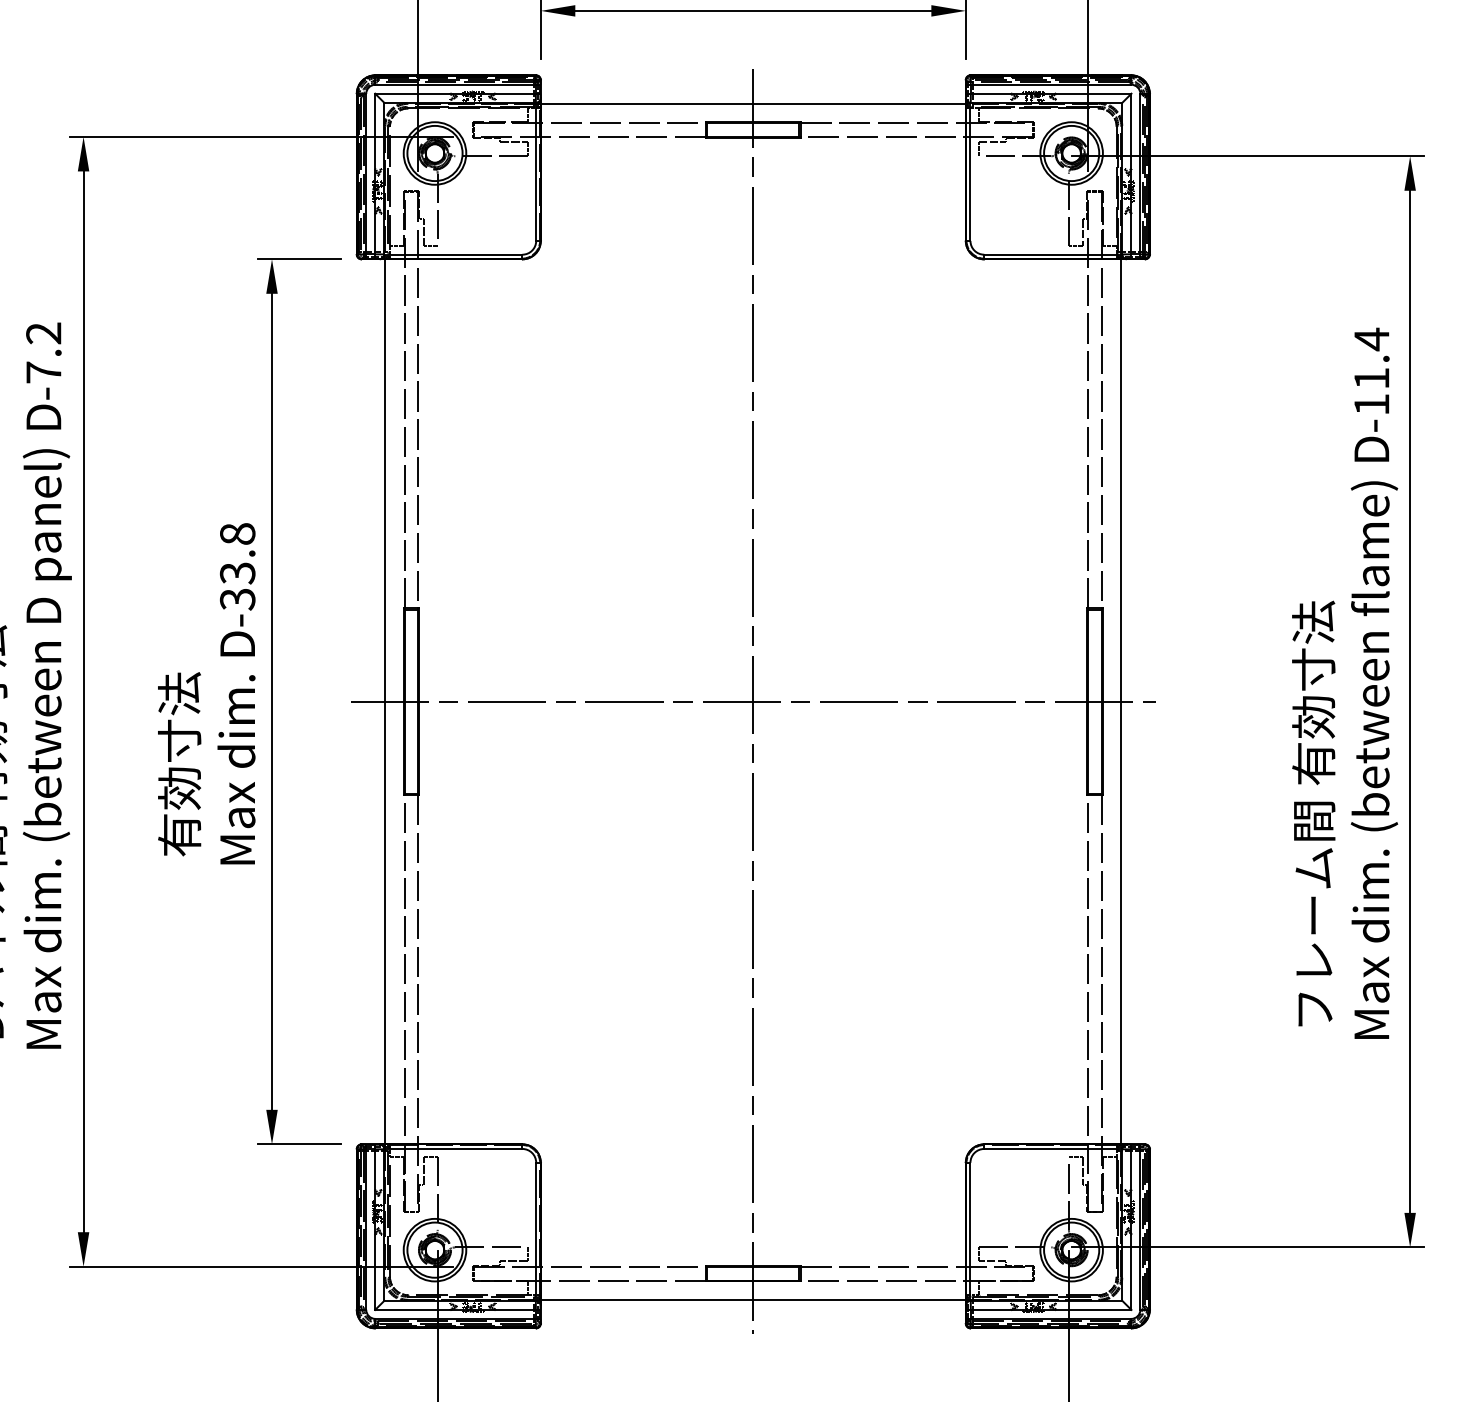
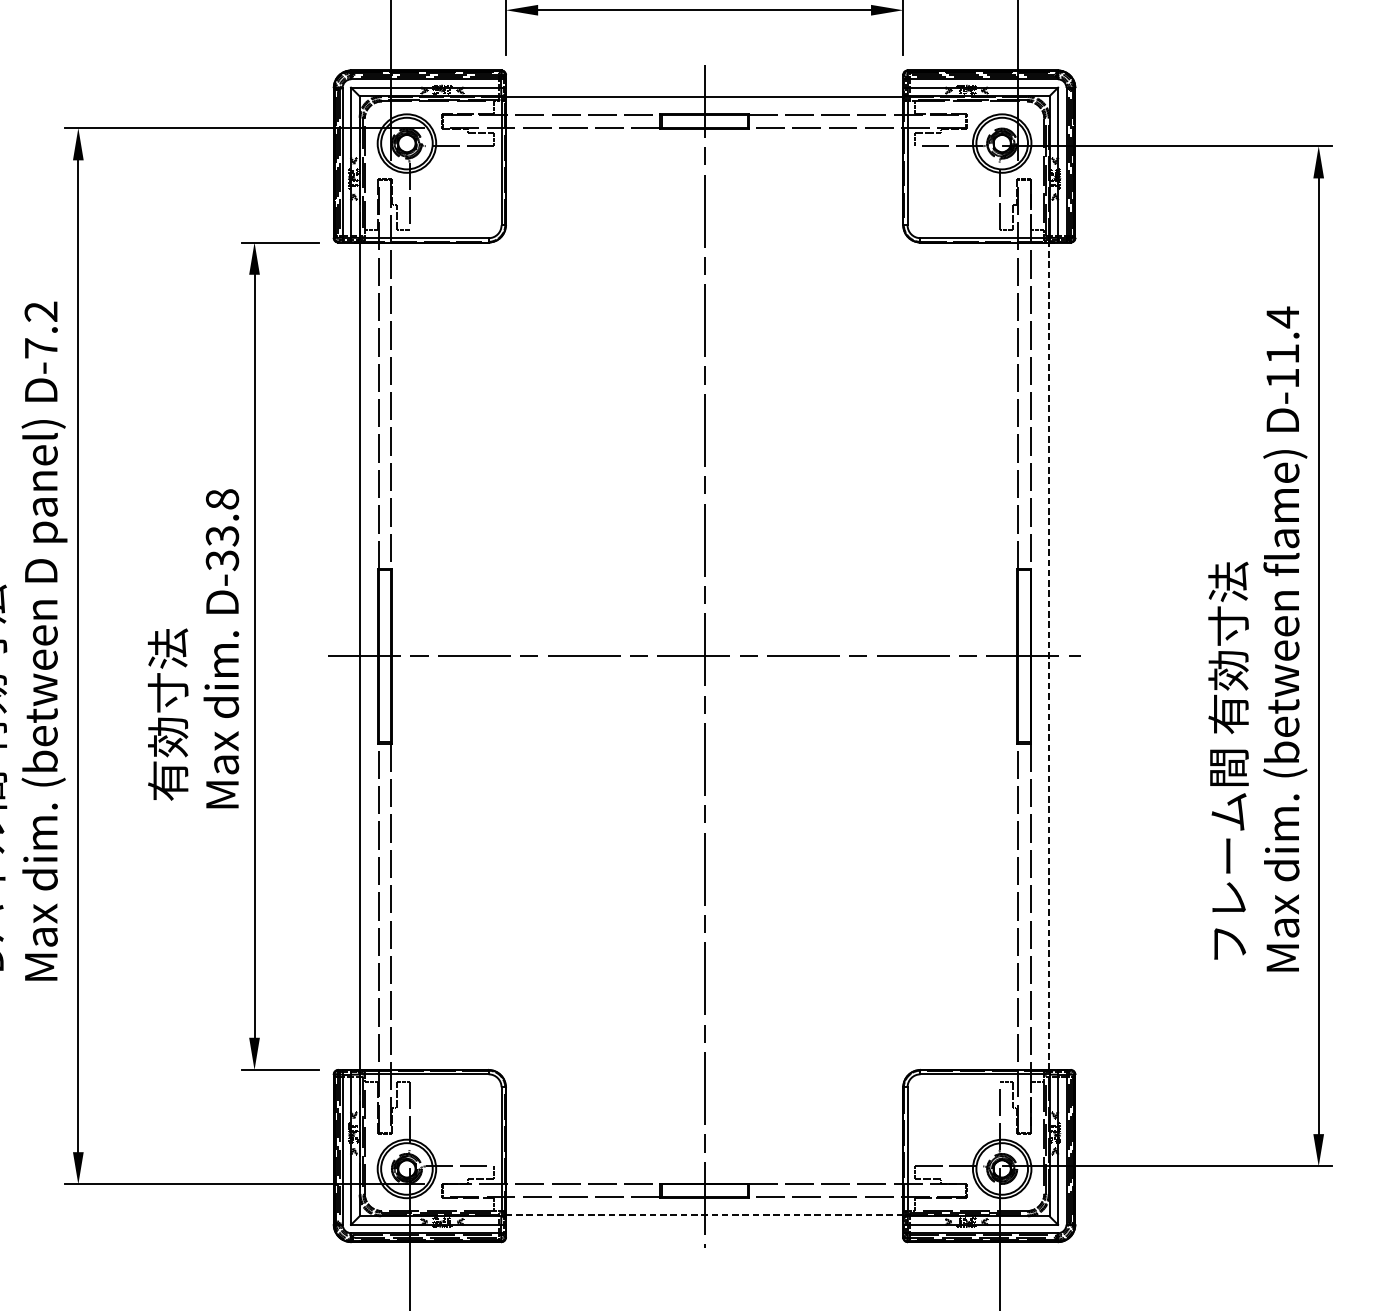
line: (1121, 701) -> (1048, 655), solid -> dashed
line: (753, 1299) -> (704, 1215), solid -> dashed

